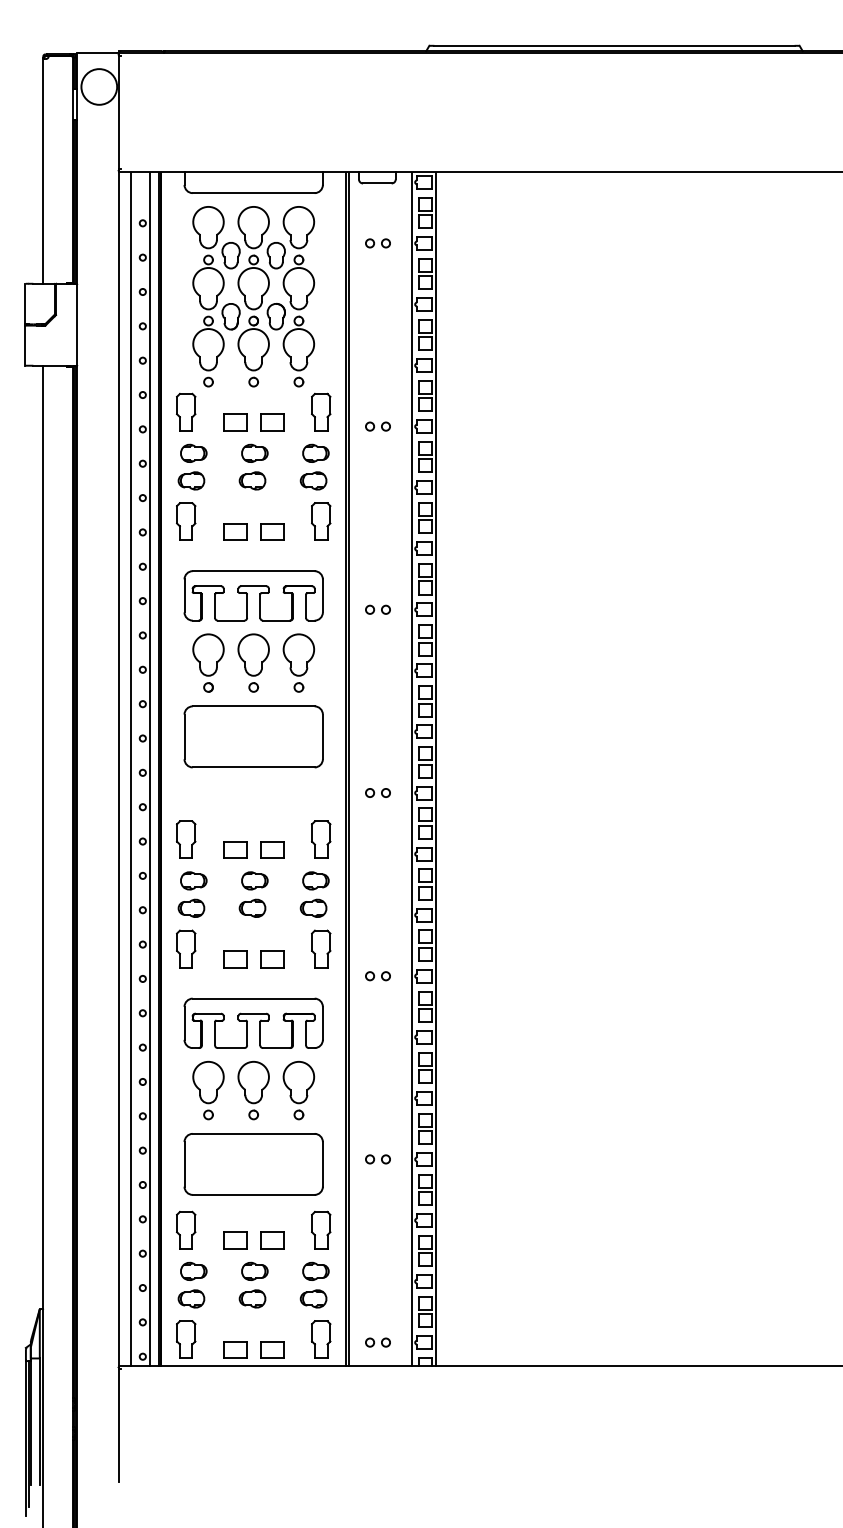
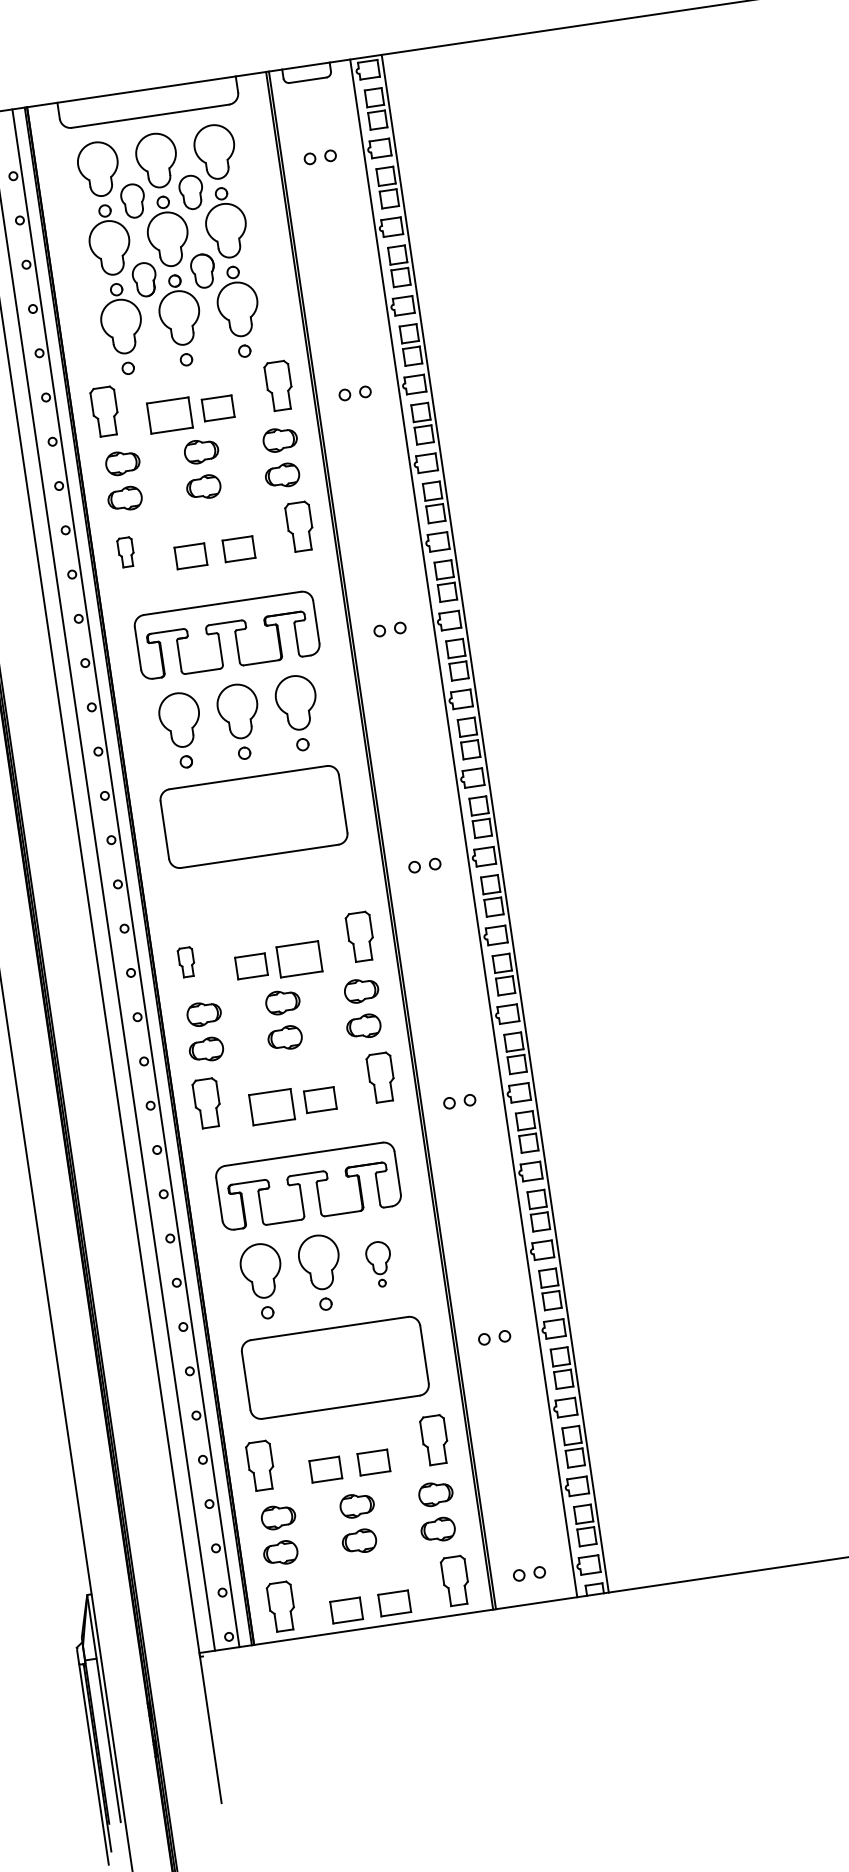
part: (235, 422) -> (170, 415), size x1.4
part: (186, 521) -> (126, 552), size x0.6
part: (186, 839) -> (186, 961), size x0.6
part: (272, 849) -> (299, 958), size x1.4
part: (235, 959) -> (272, 1107), size x1.4
part: (298, 1090) -> (379, 1264), size x0.6

